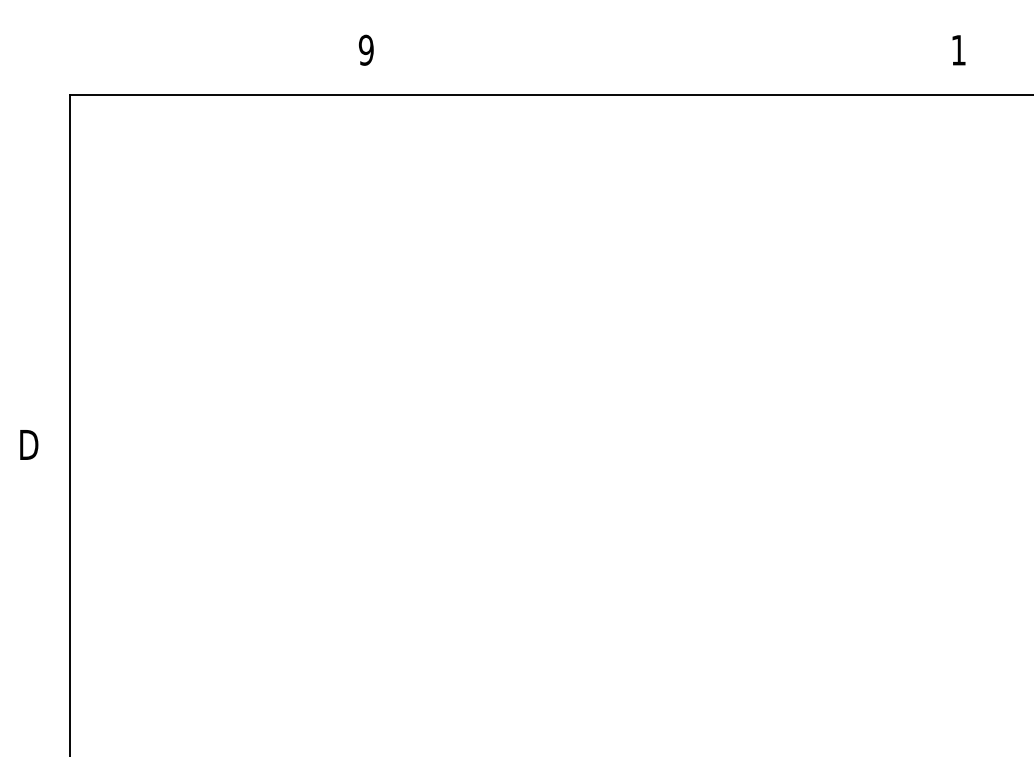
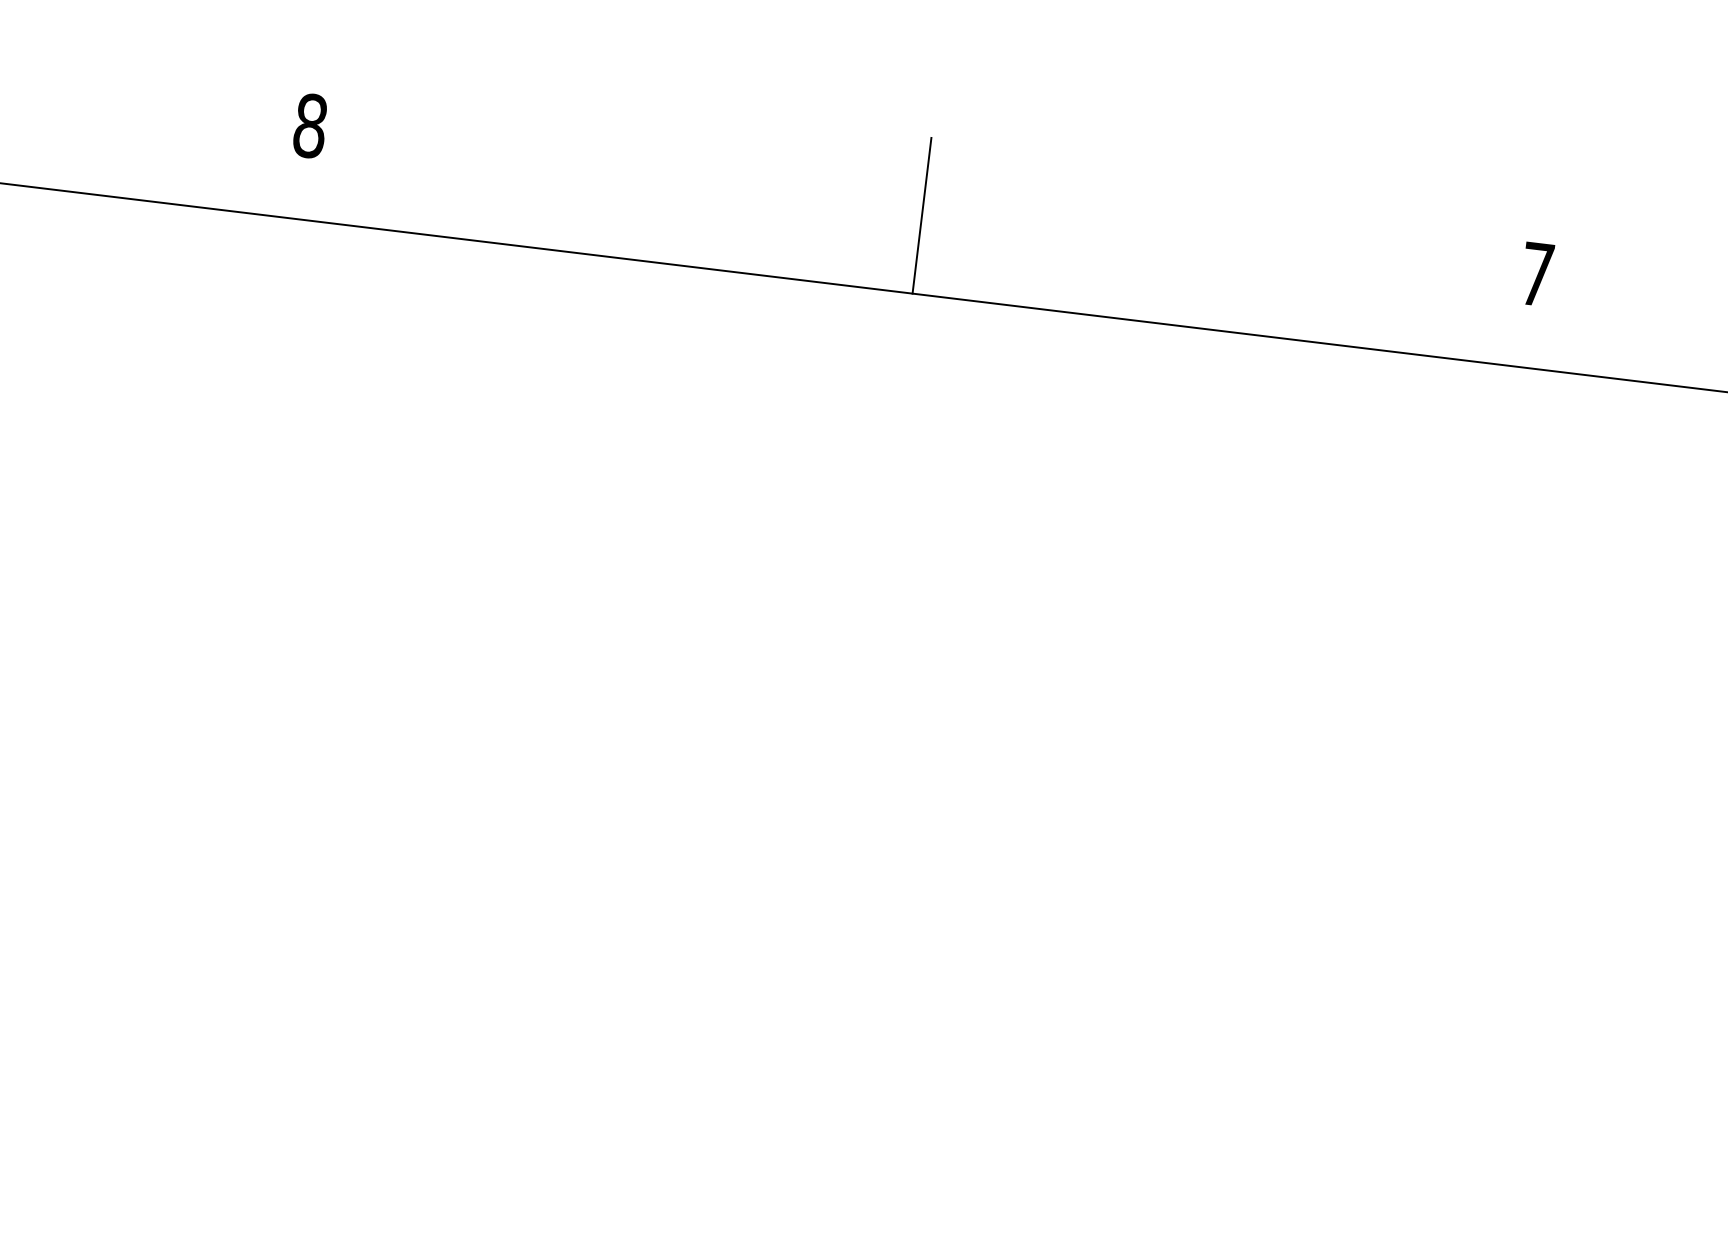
text: (365, 49) -> (308, 124), 9 -> 8
text: (958, 50) -> (1536, 274), 1 -> 7
line: (662, 57) -> (921, 215), added

